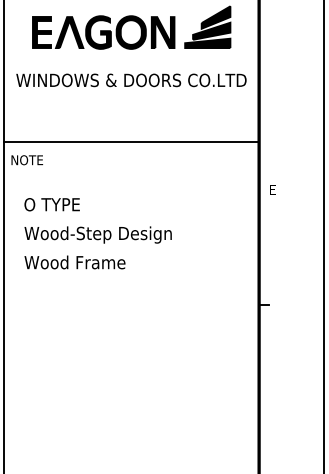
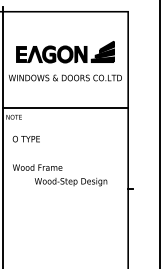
text: (97, 235) -> (70, 182), moved

